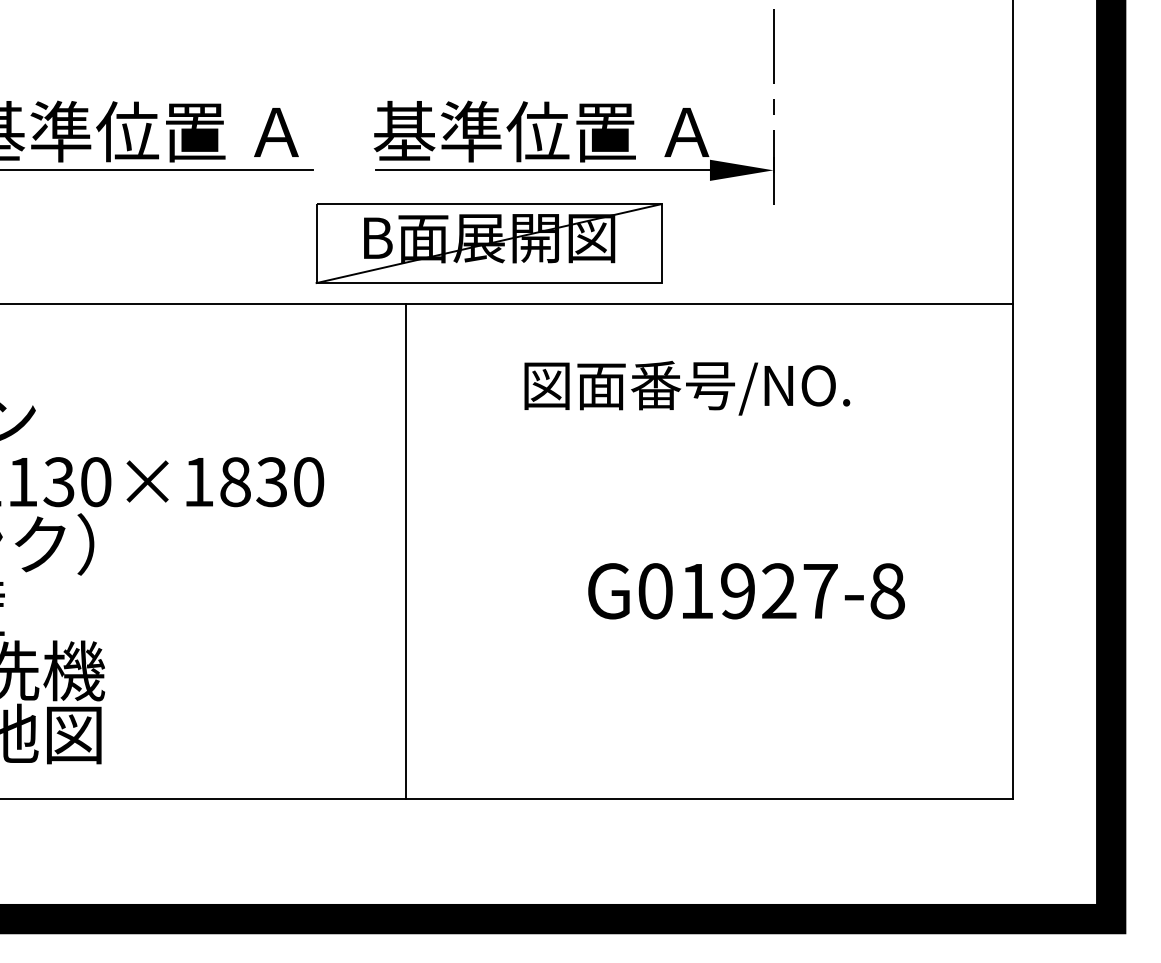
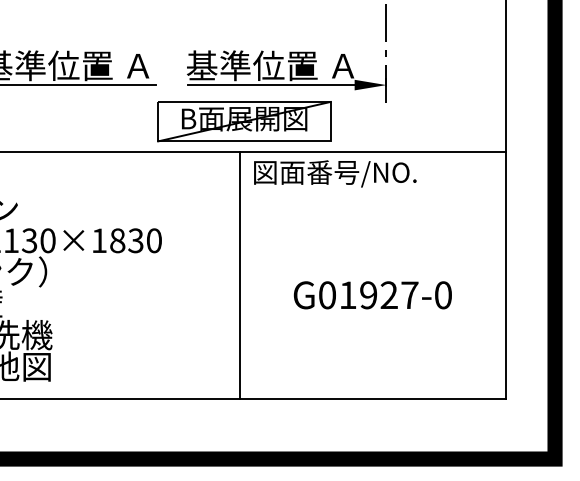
text: (687, 387) -> (335, 173), moved
line: (405, 551) -> (239, 275), moved
text: (887, 591) -> (443, 295), G01927-8 -> G01927-0

